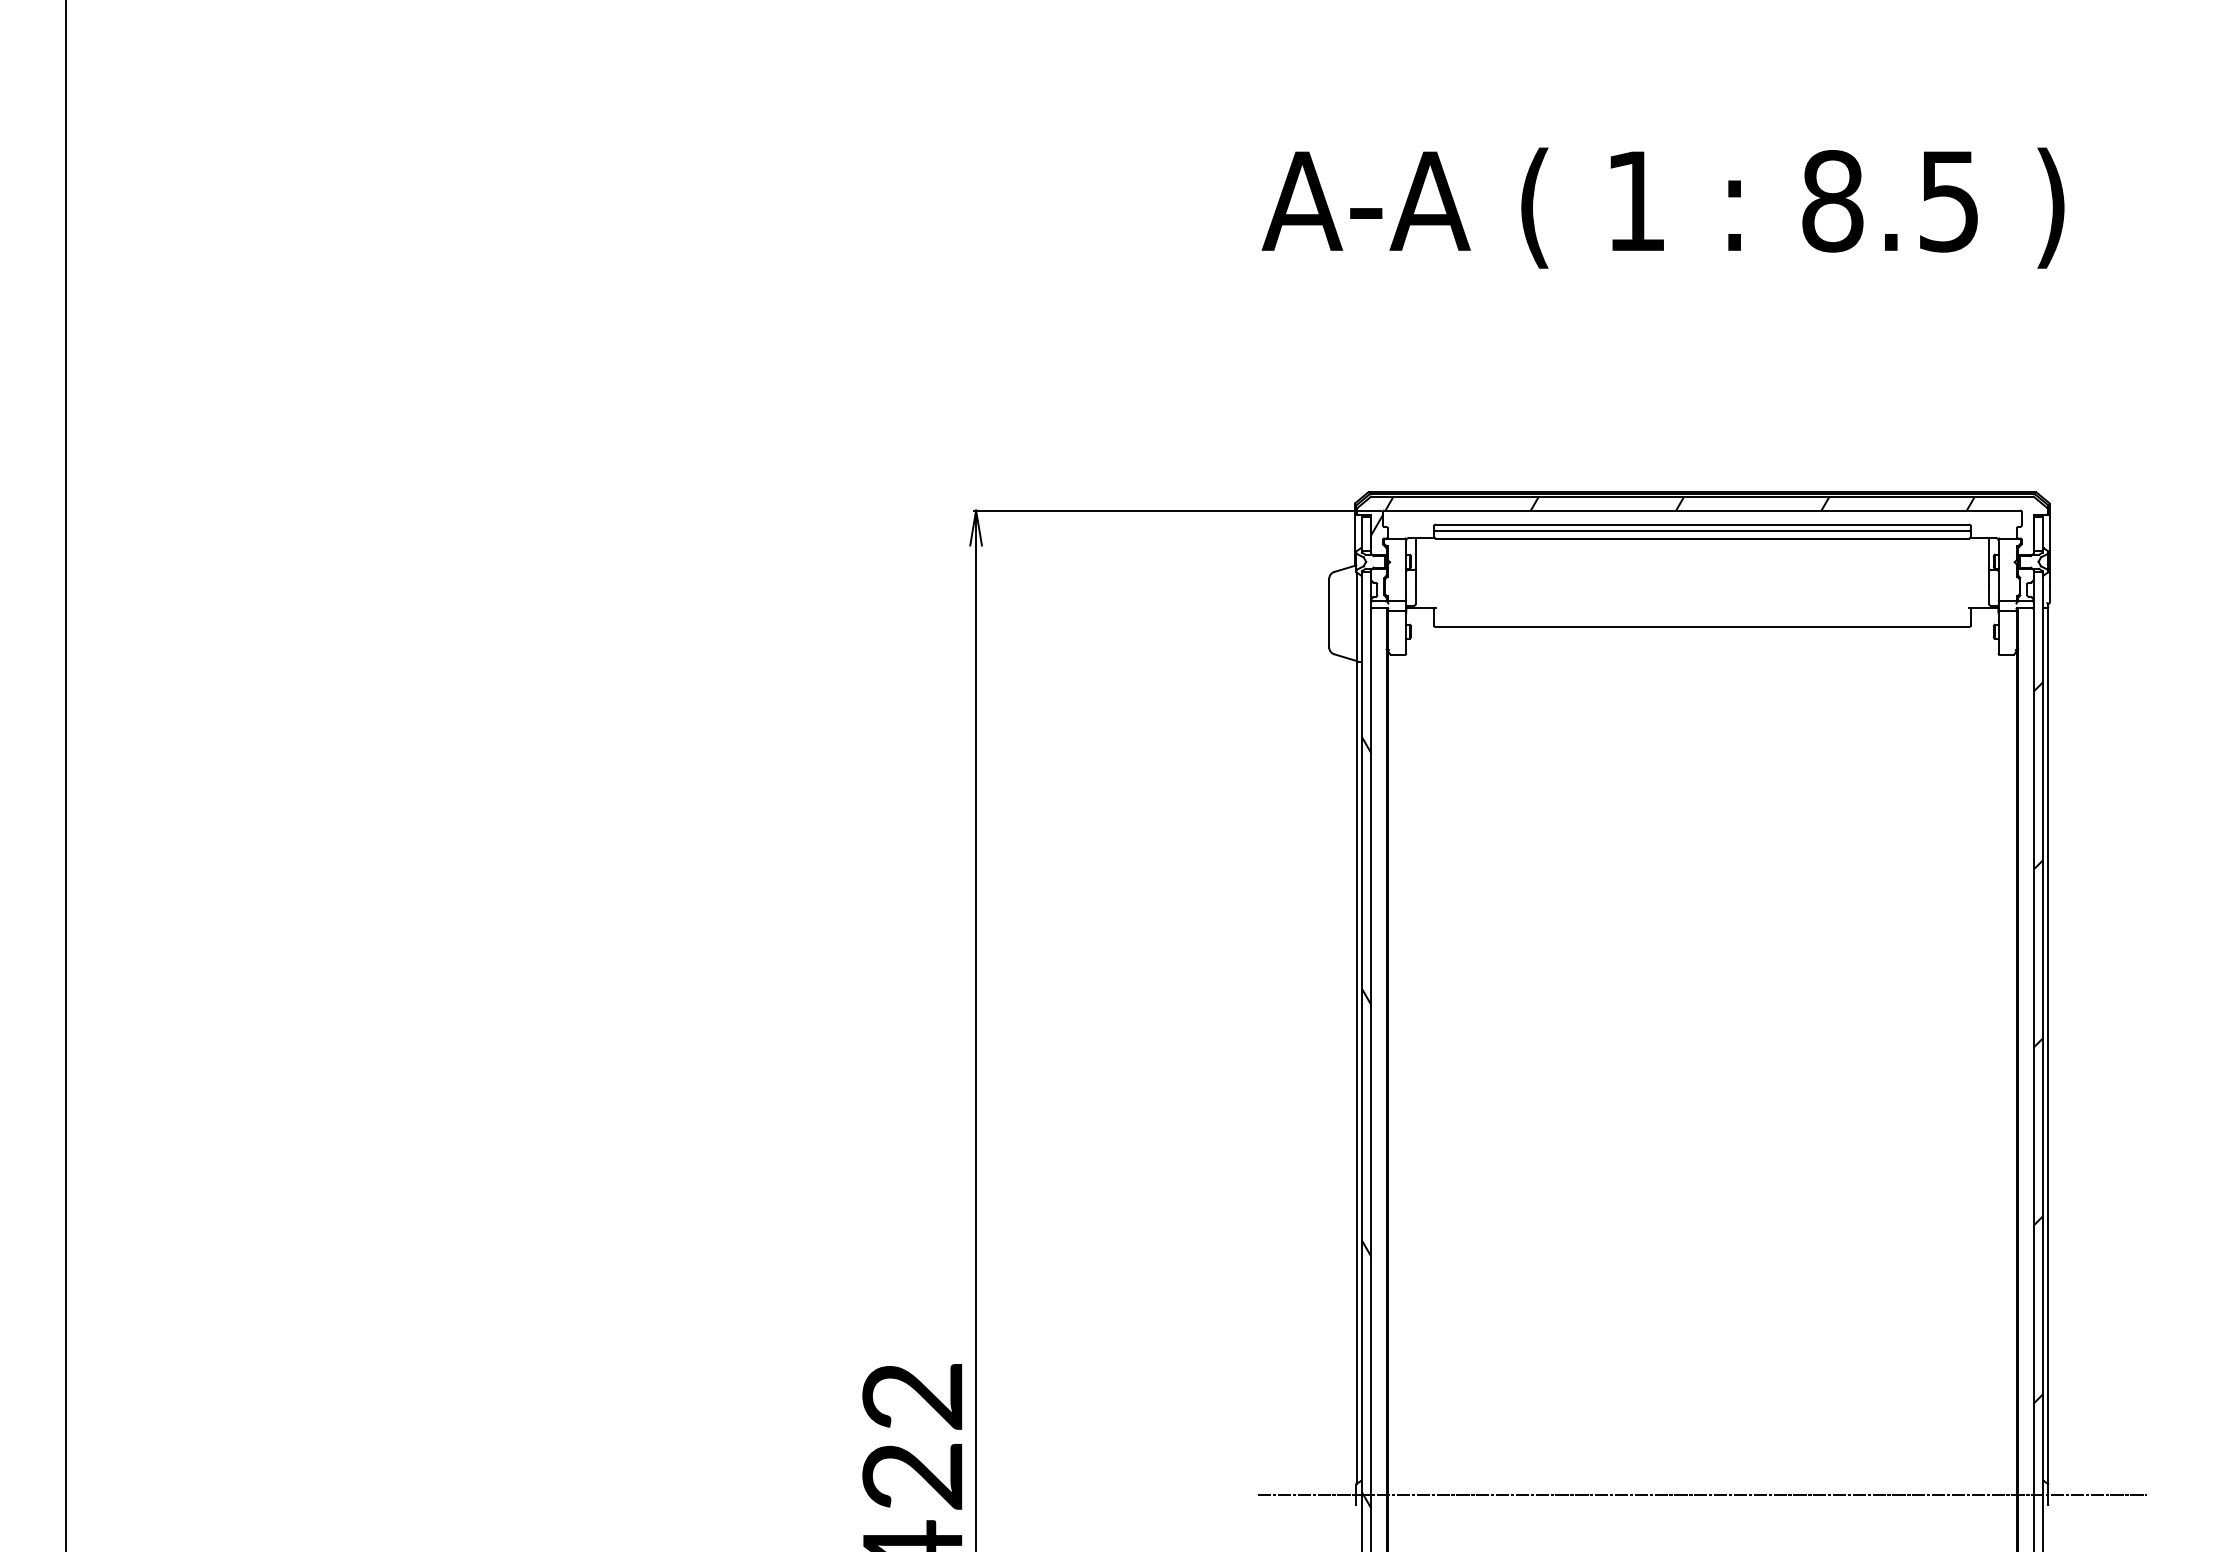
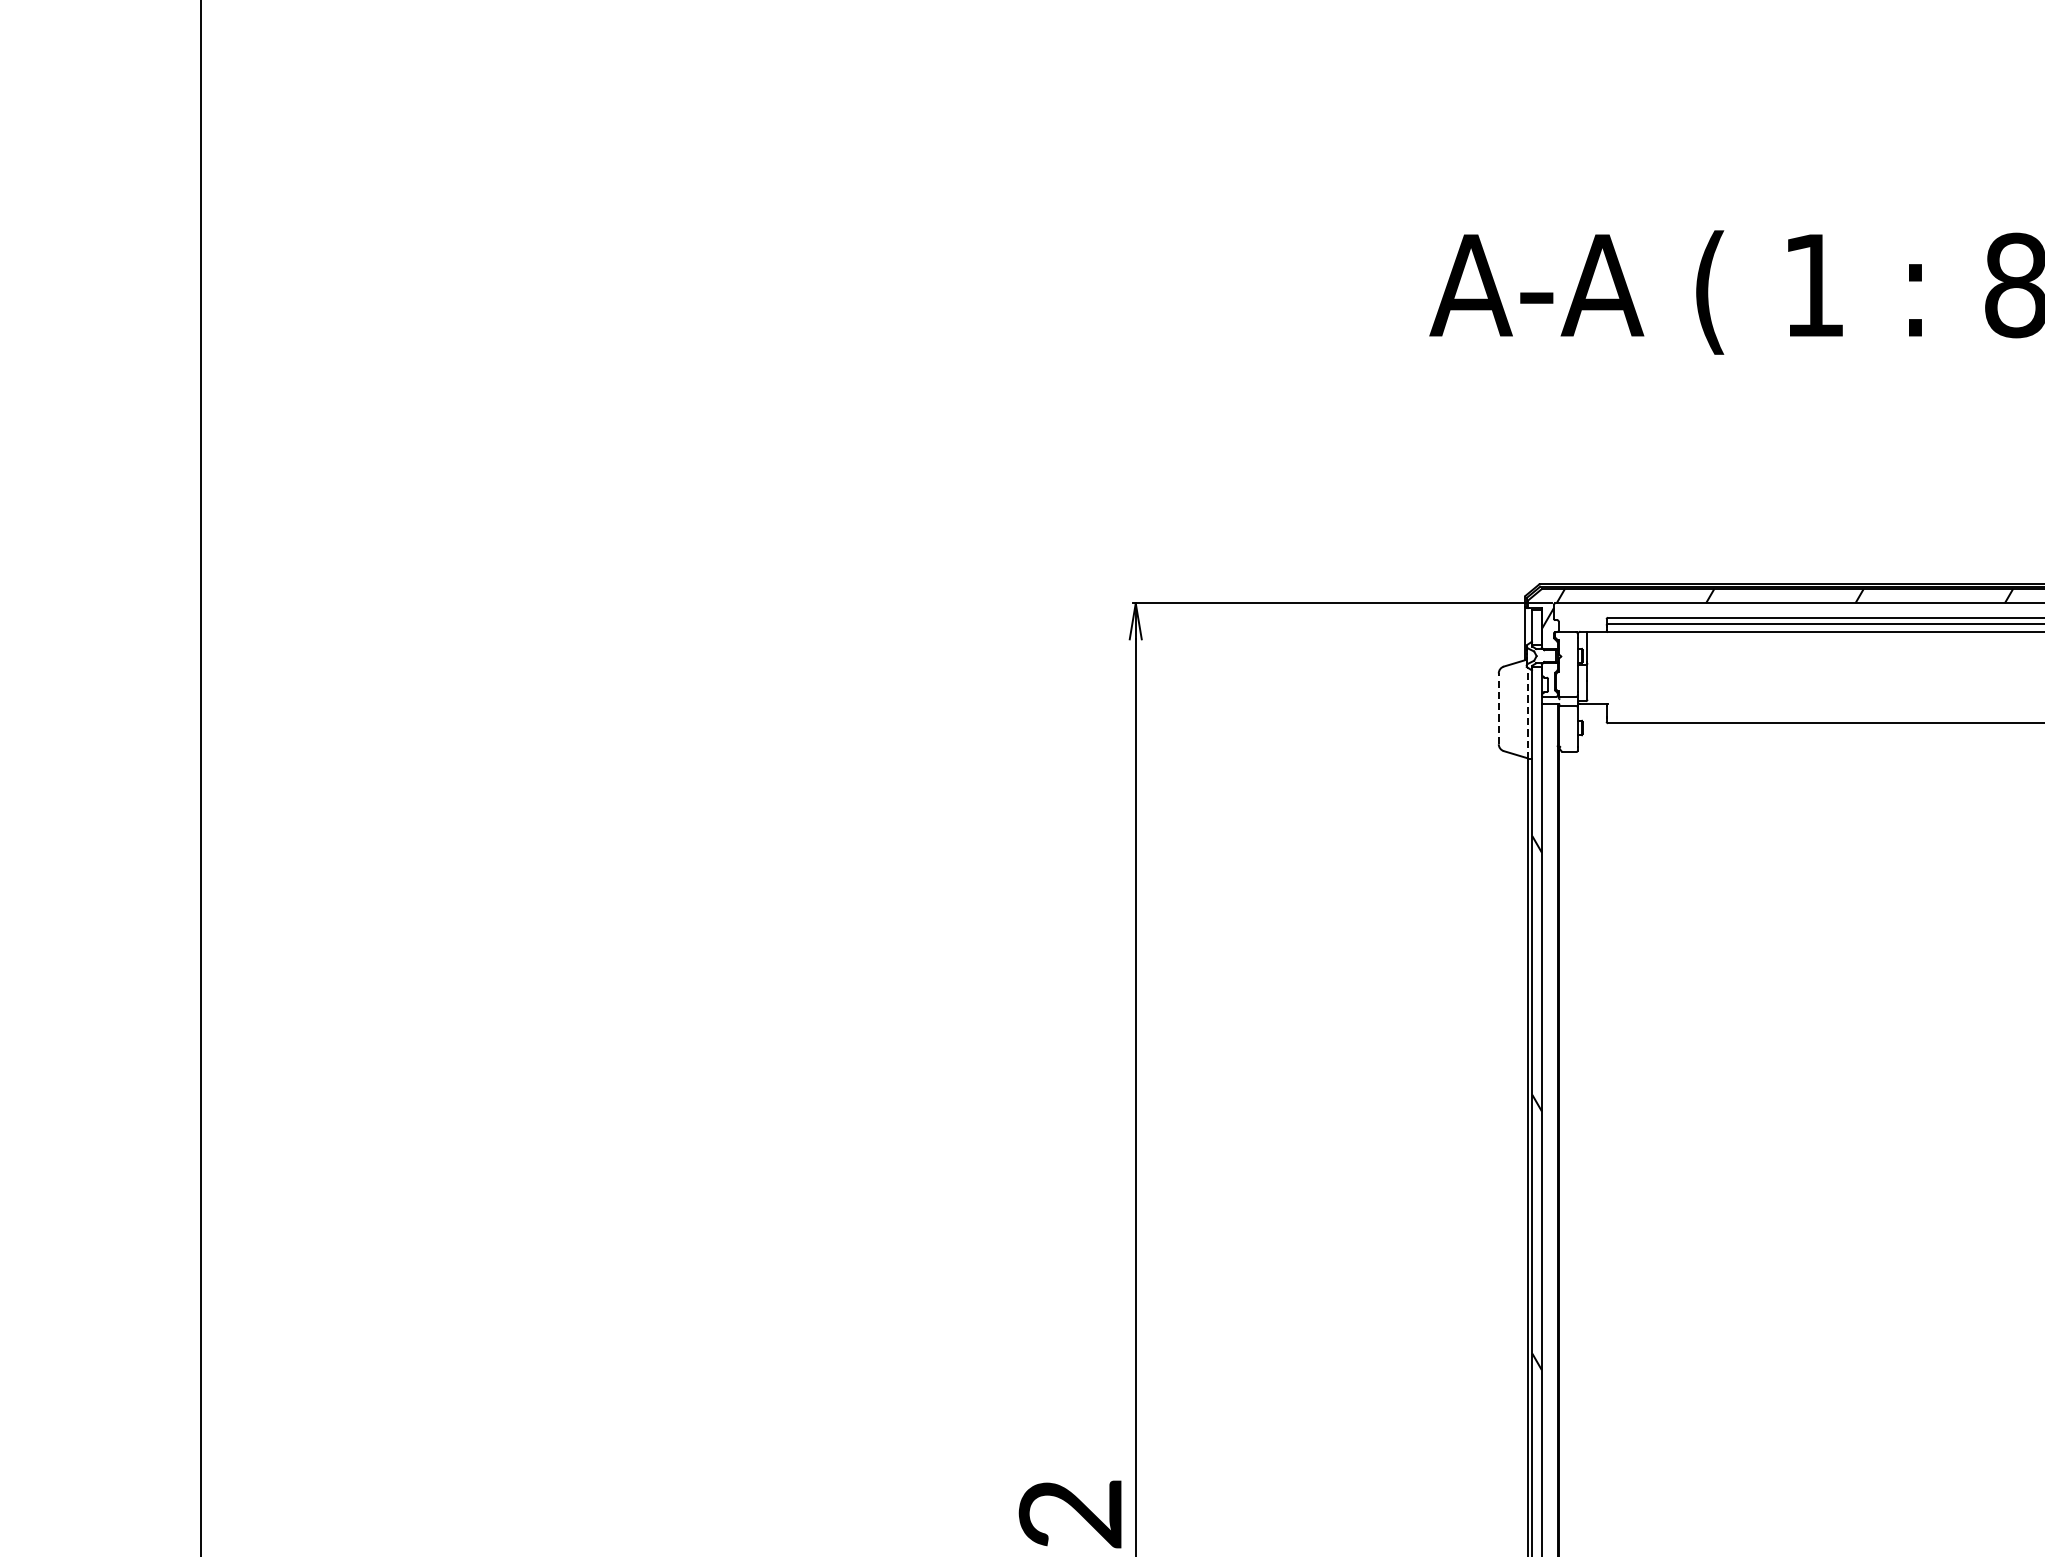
line: (1329, 612) -> (1499, 708), solid -> dashed
line: (1357, 617) -> (1527, 713), solid -> dashed

